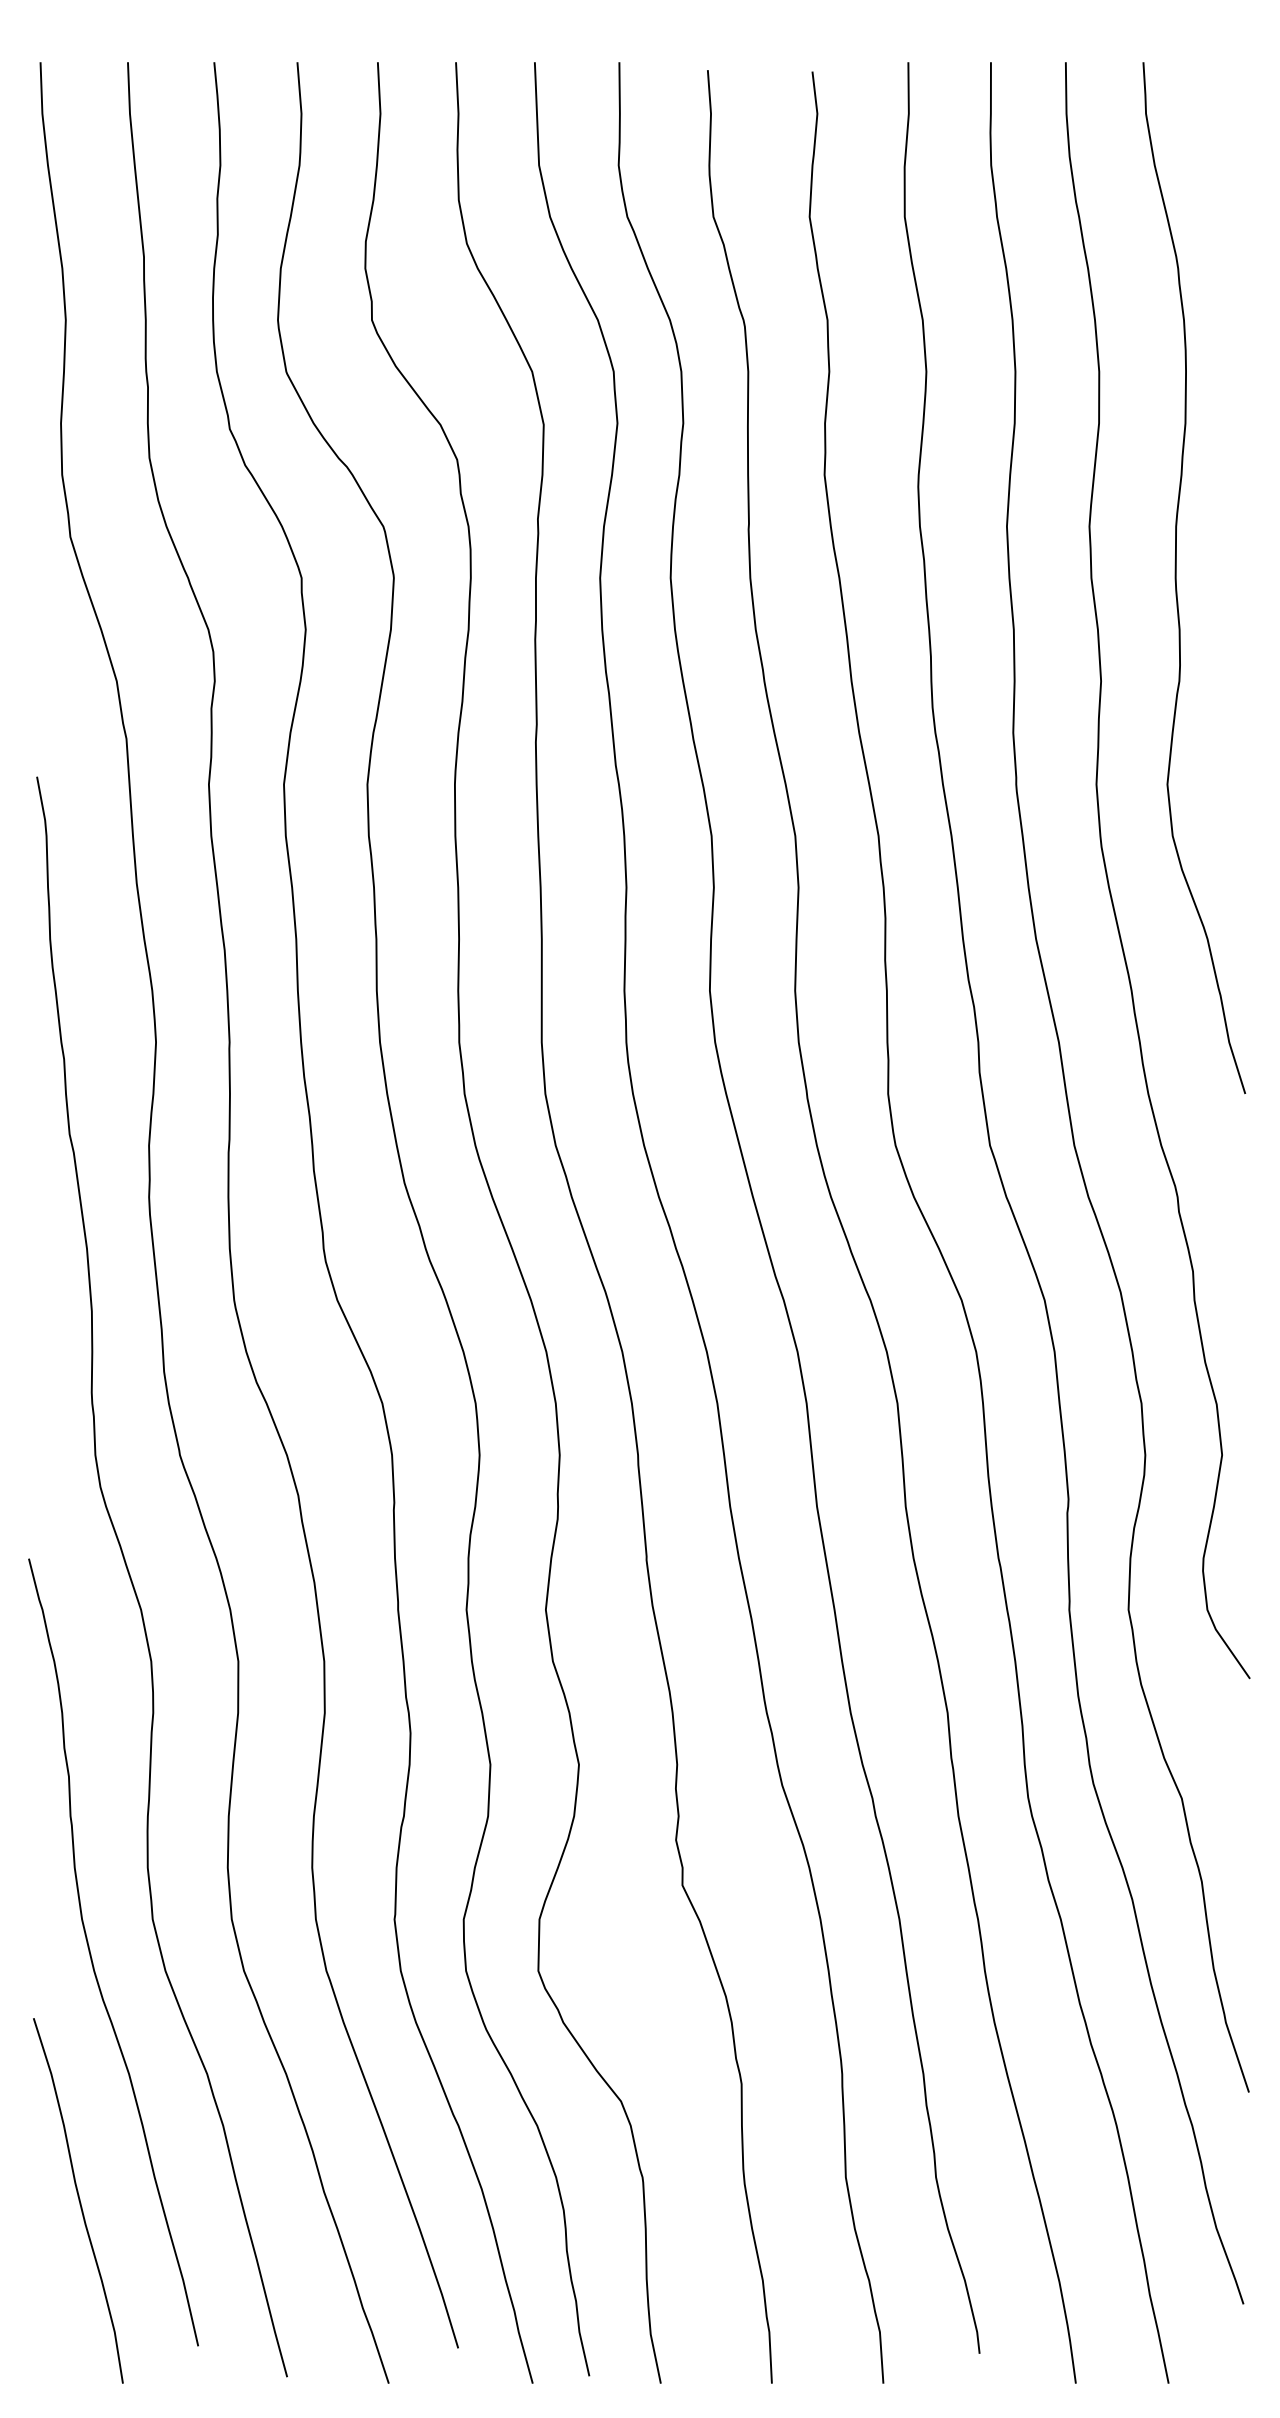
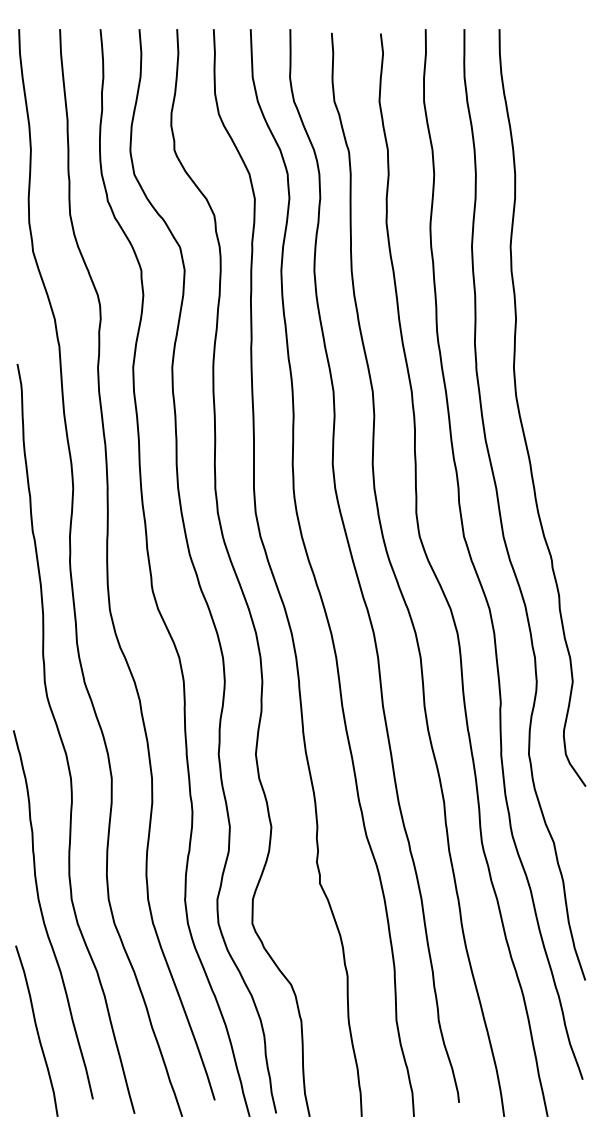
curve: (1176, 577) -> (551, 270), removed

